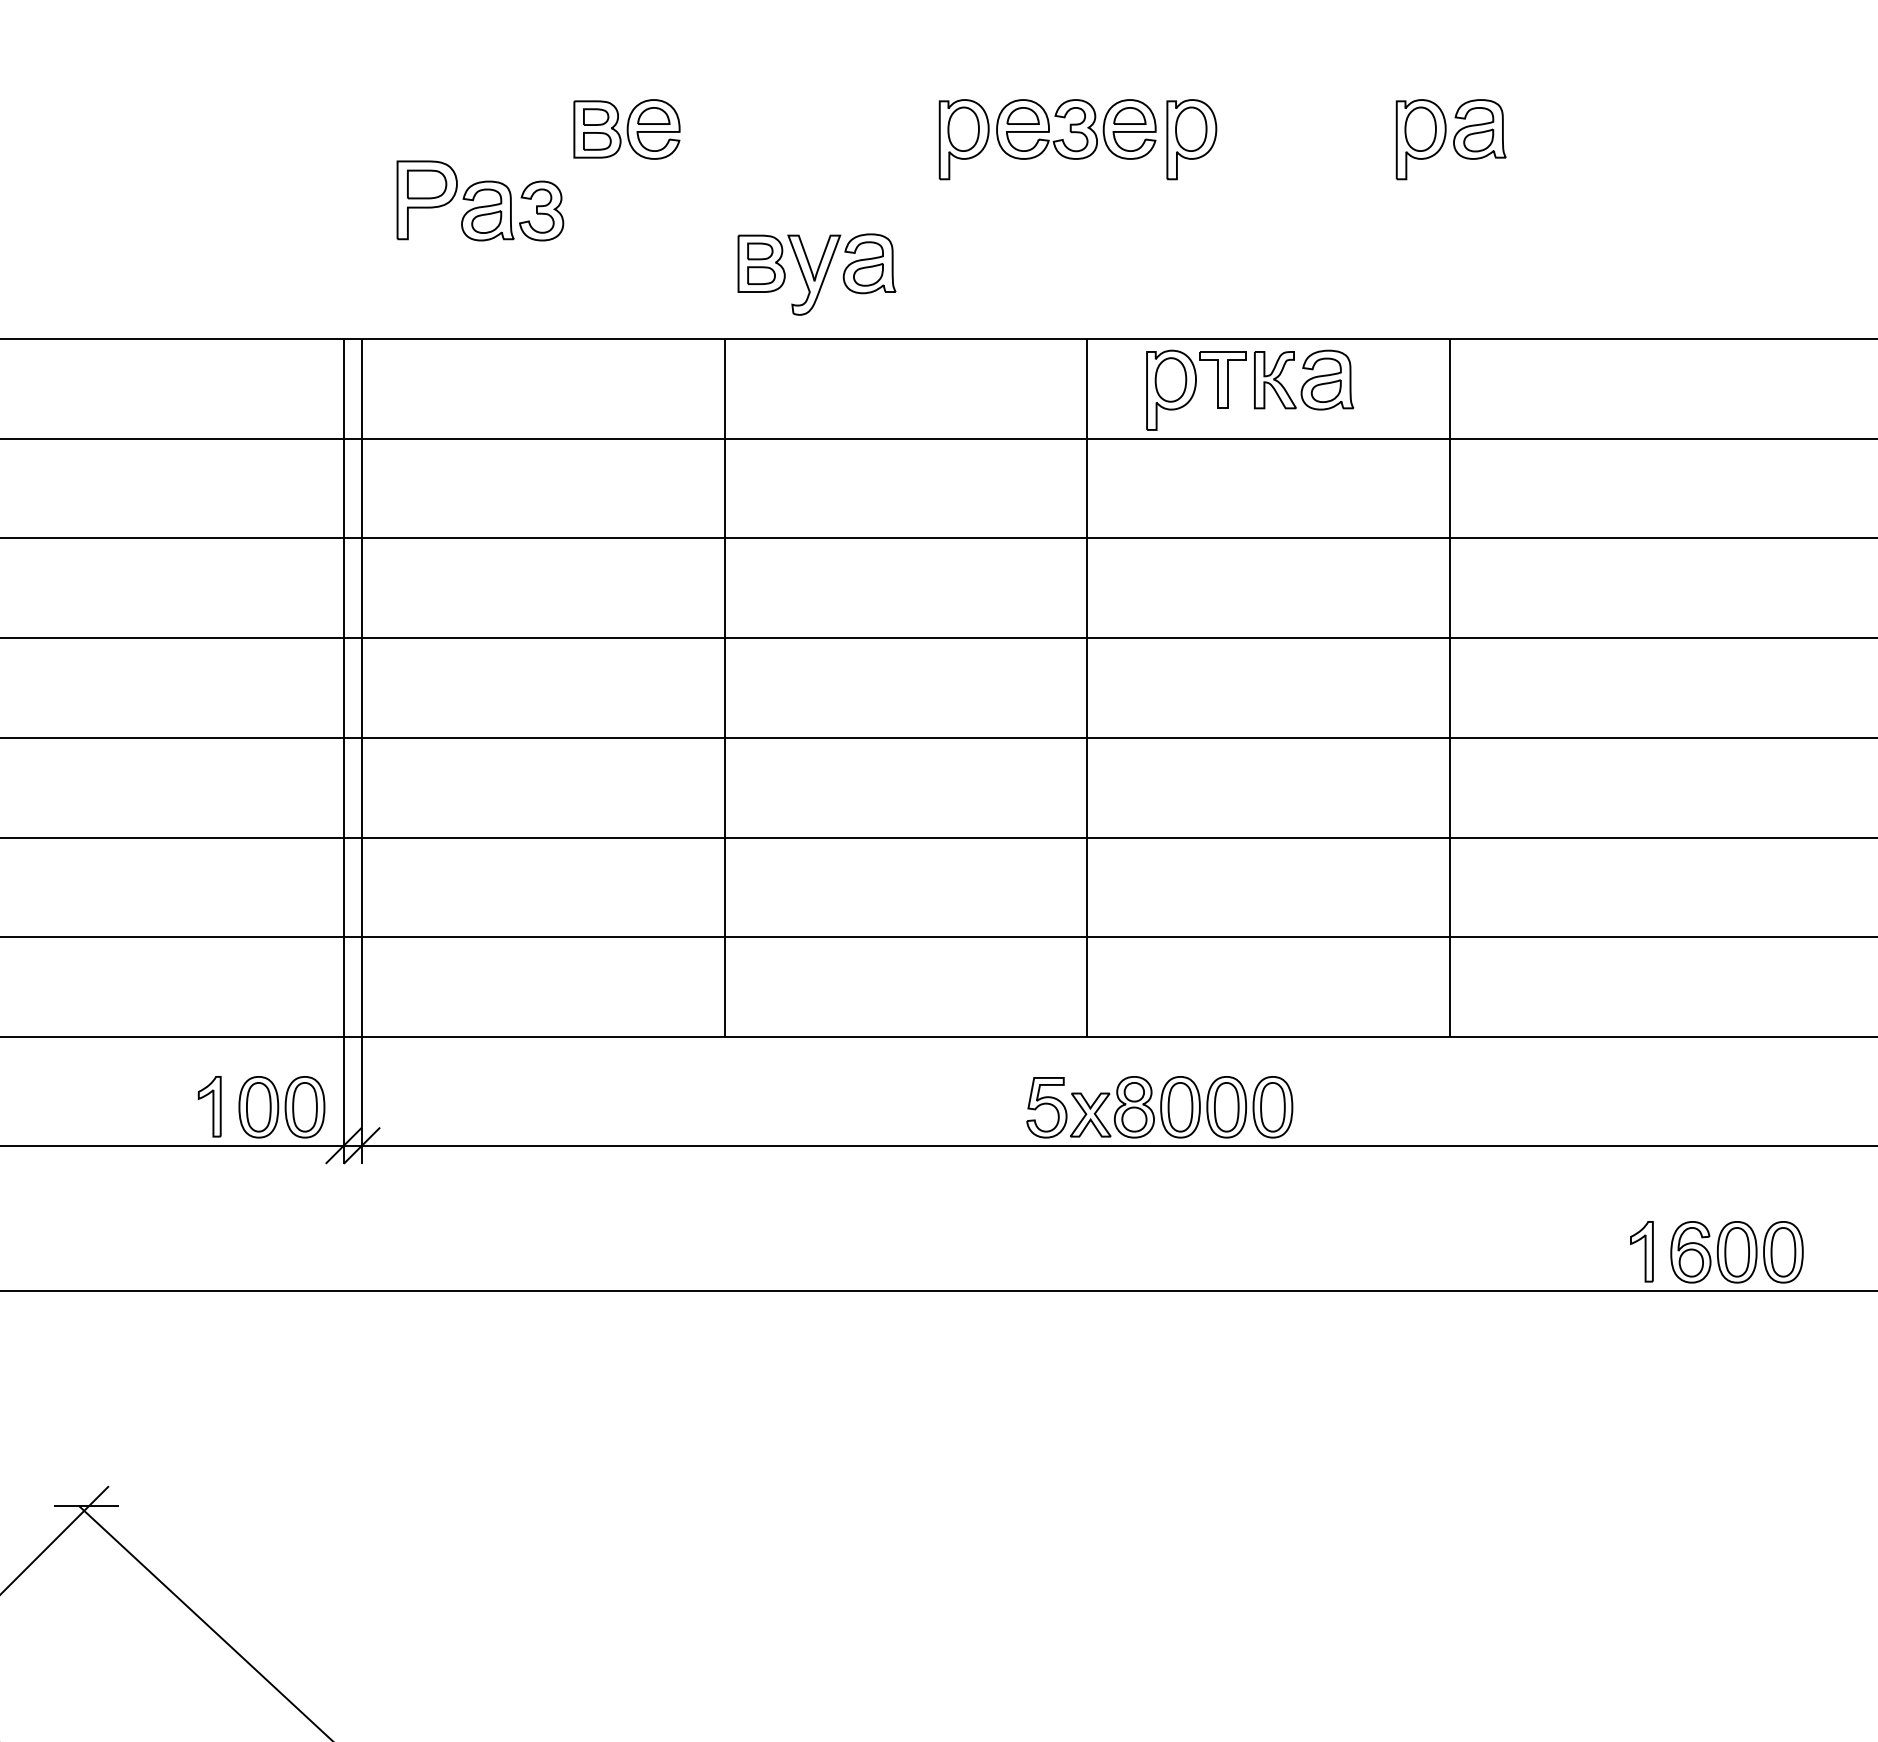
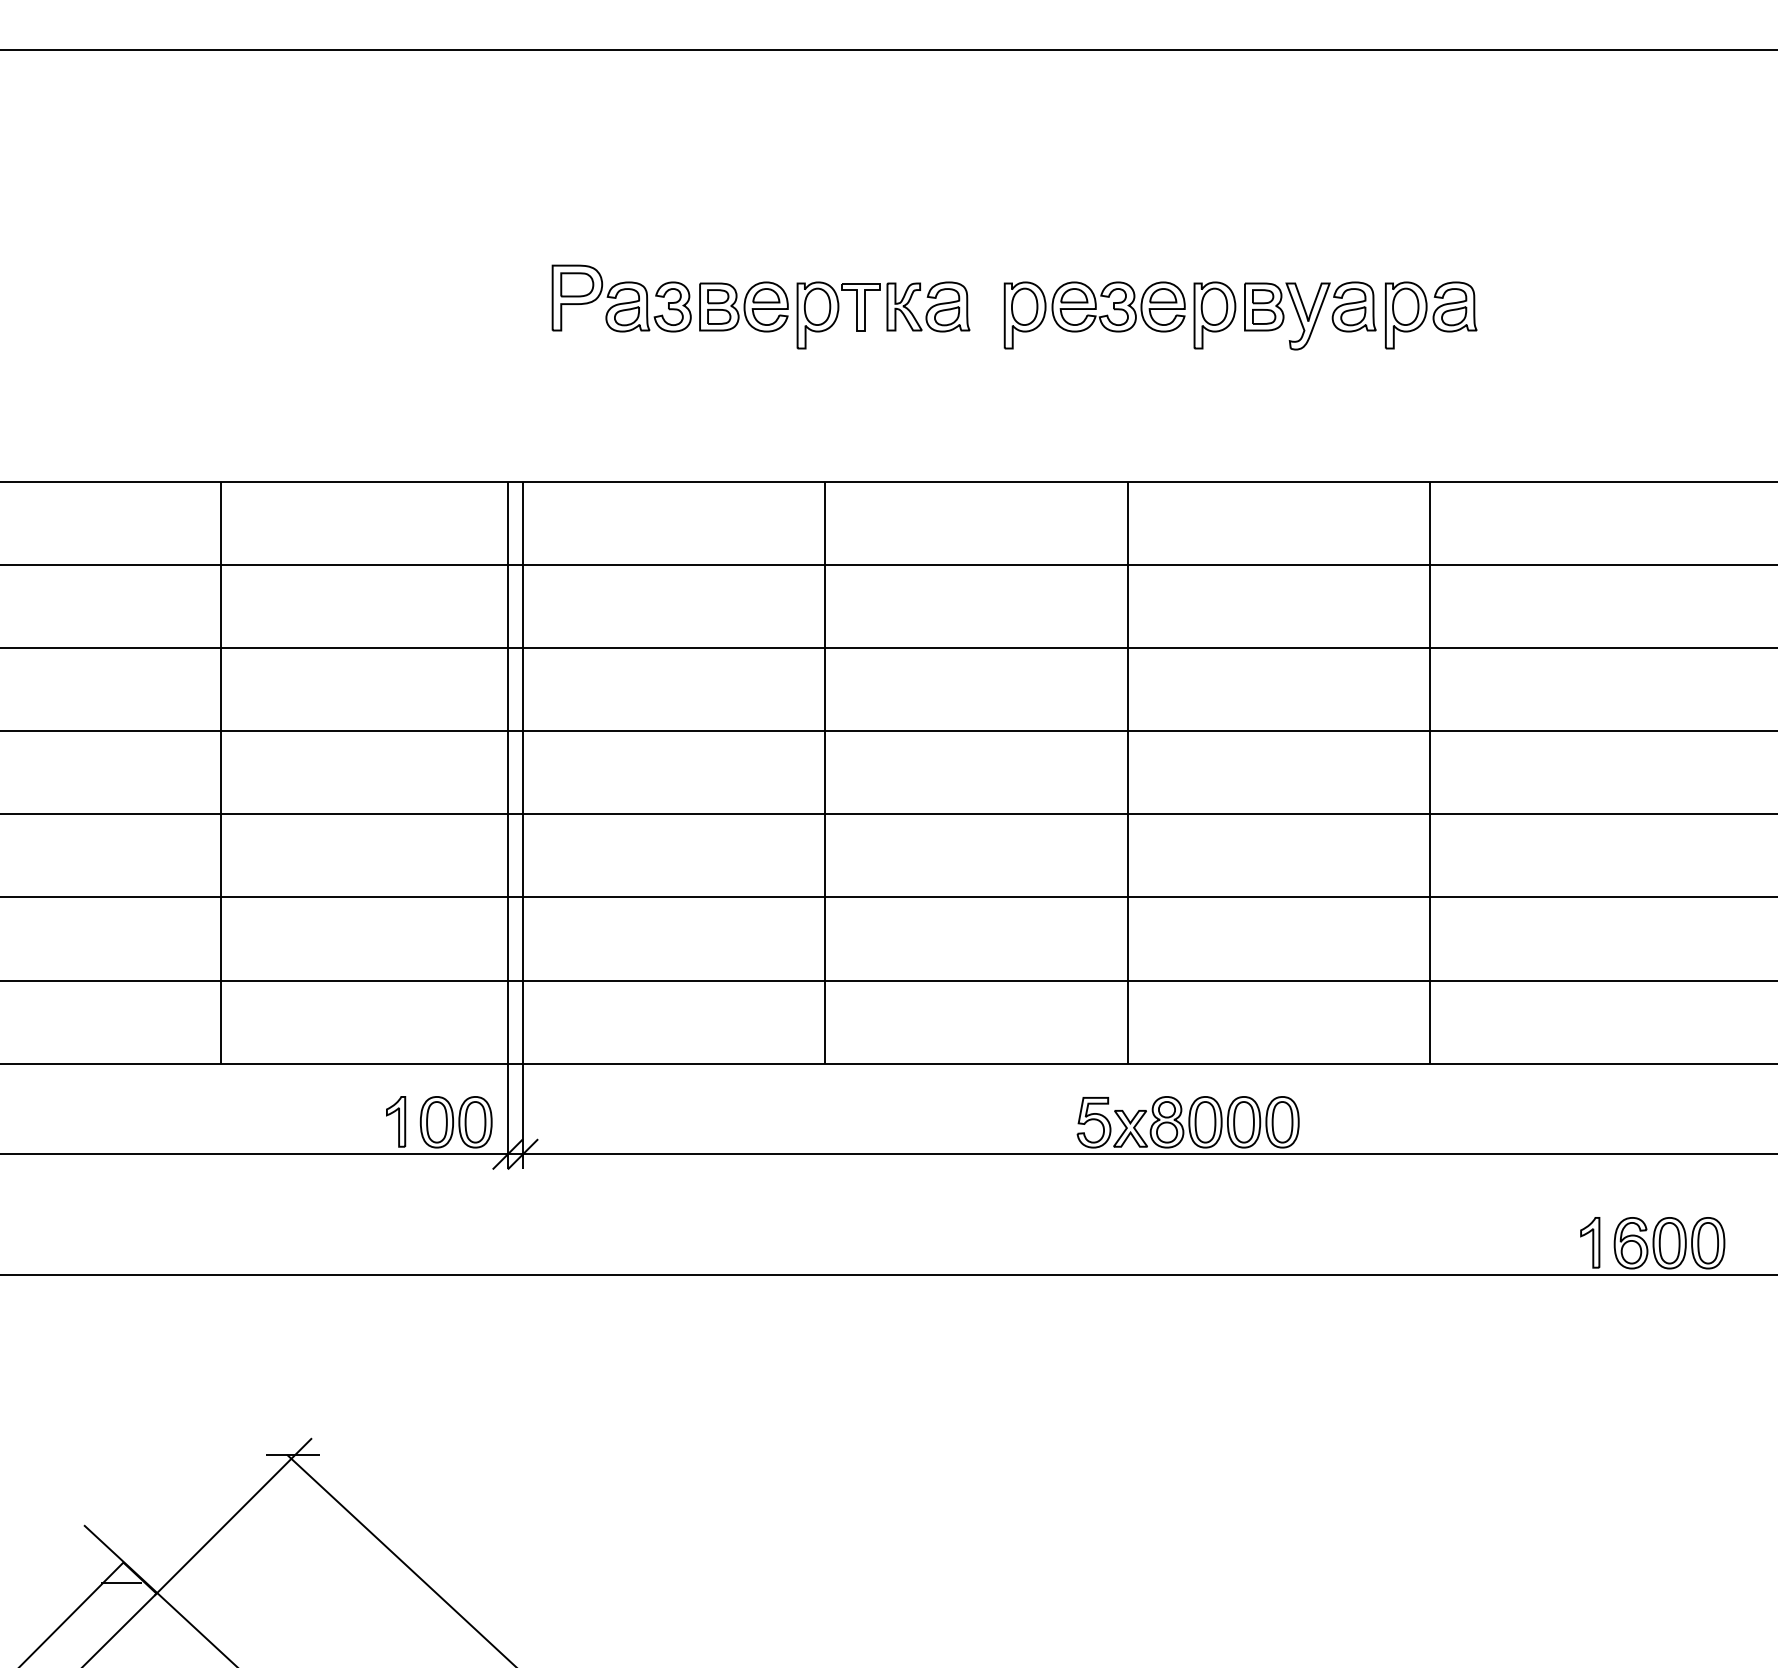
part: (480, 200) -> (621, 298), moved
part: (817, 274) -> (1310, 315), moved
part: (1250, 390) -> (883, 315), moved

